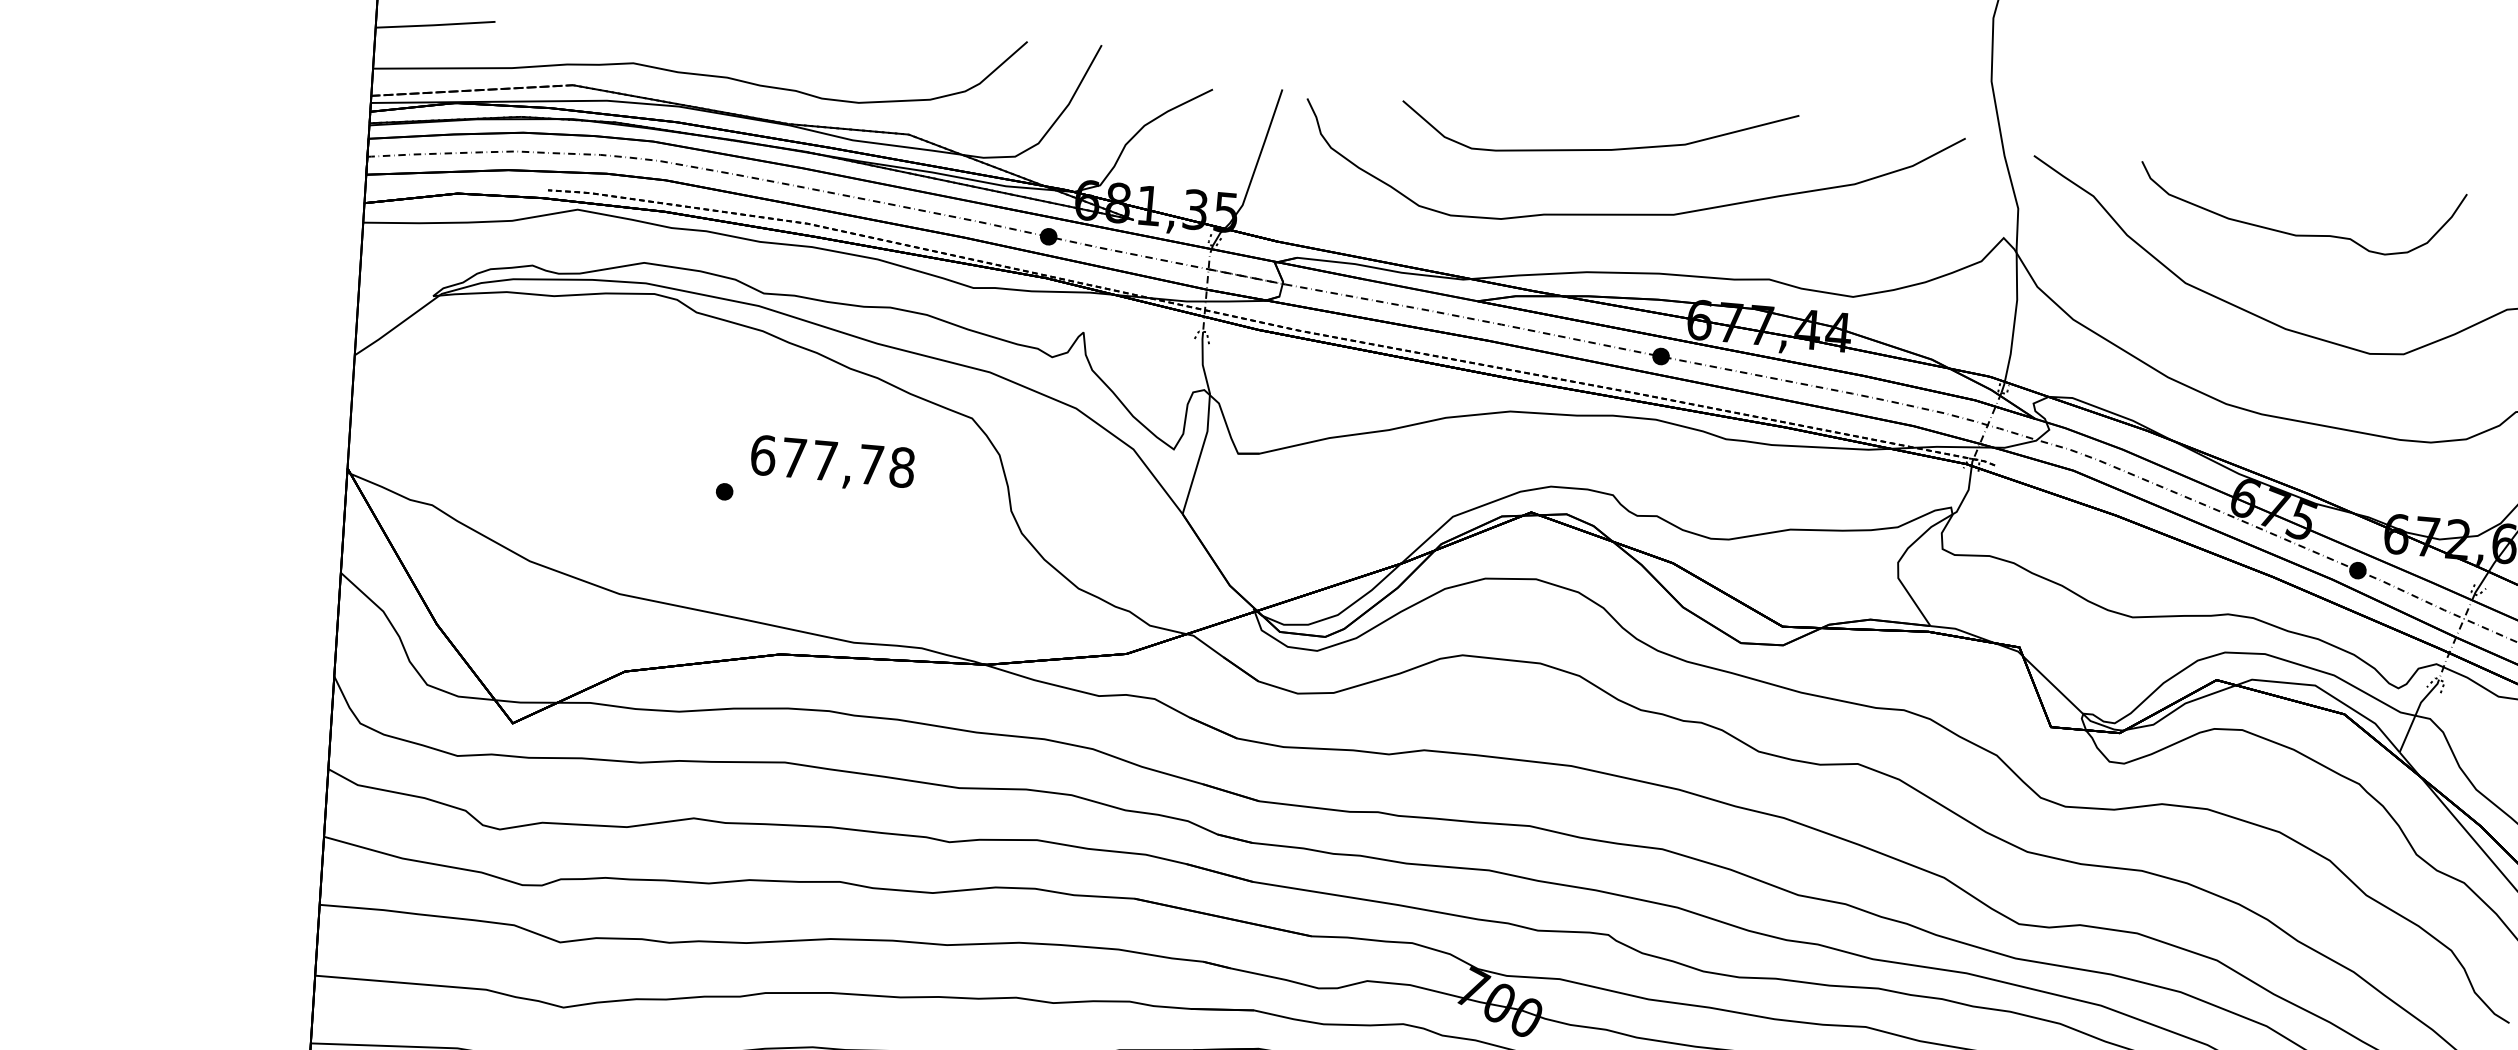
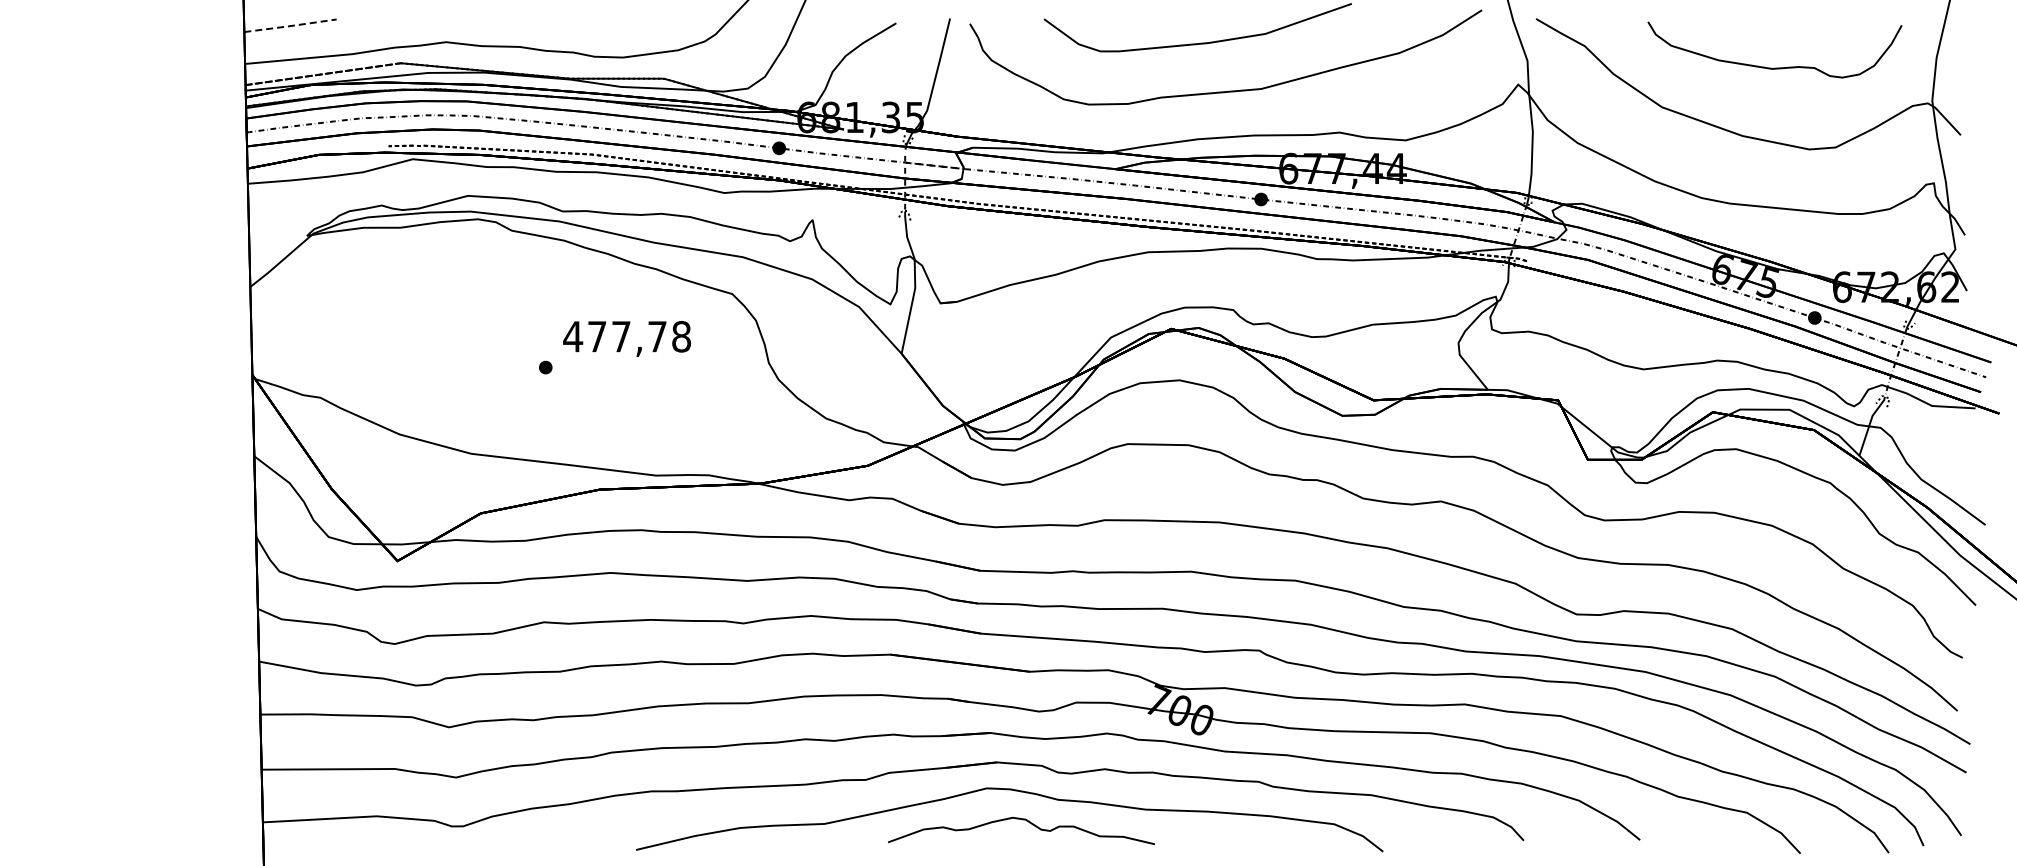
line: (435, 25) -> (290, 26), solid -> dashed
curve: (2299, 233) -> (1774, 67), moved
text: (763, 455) -> (573, 336), 677,78 -> 477,78

